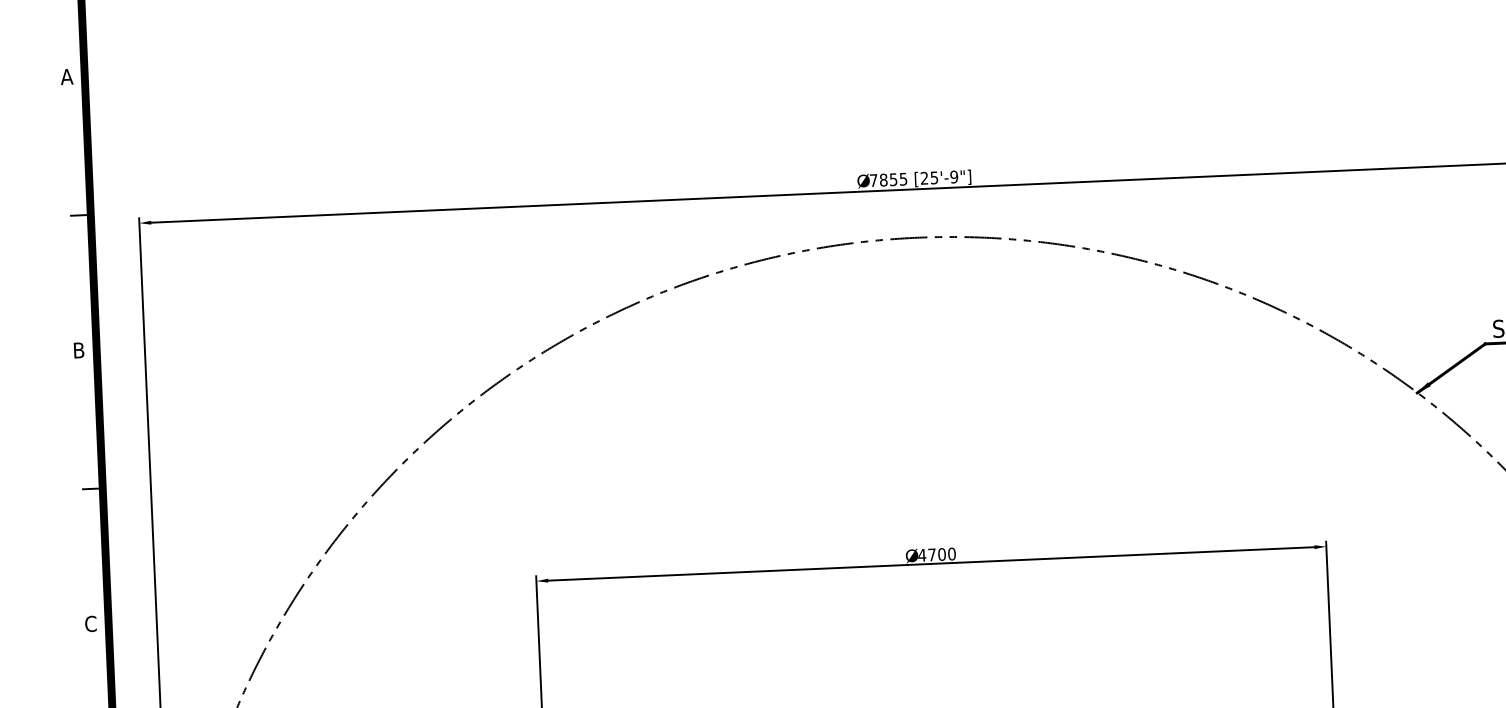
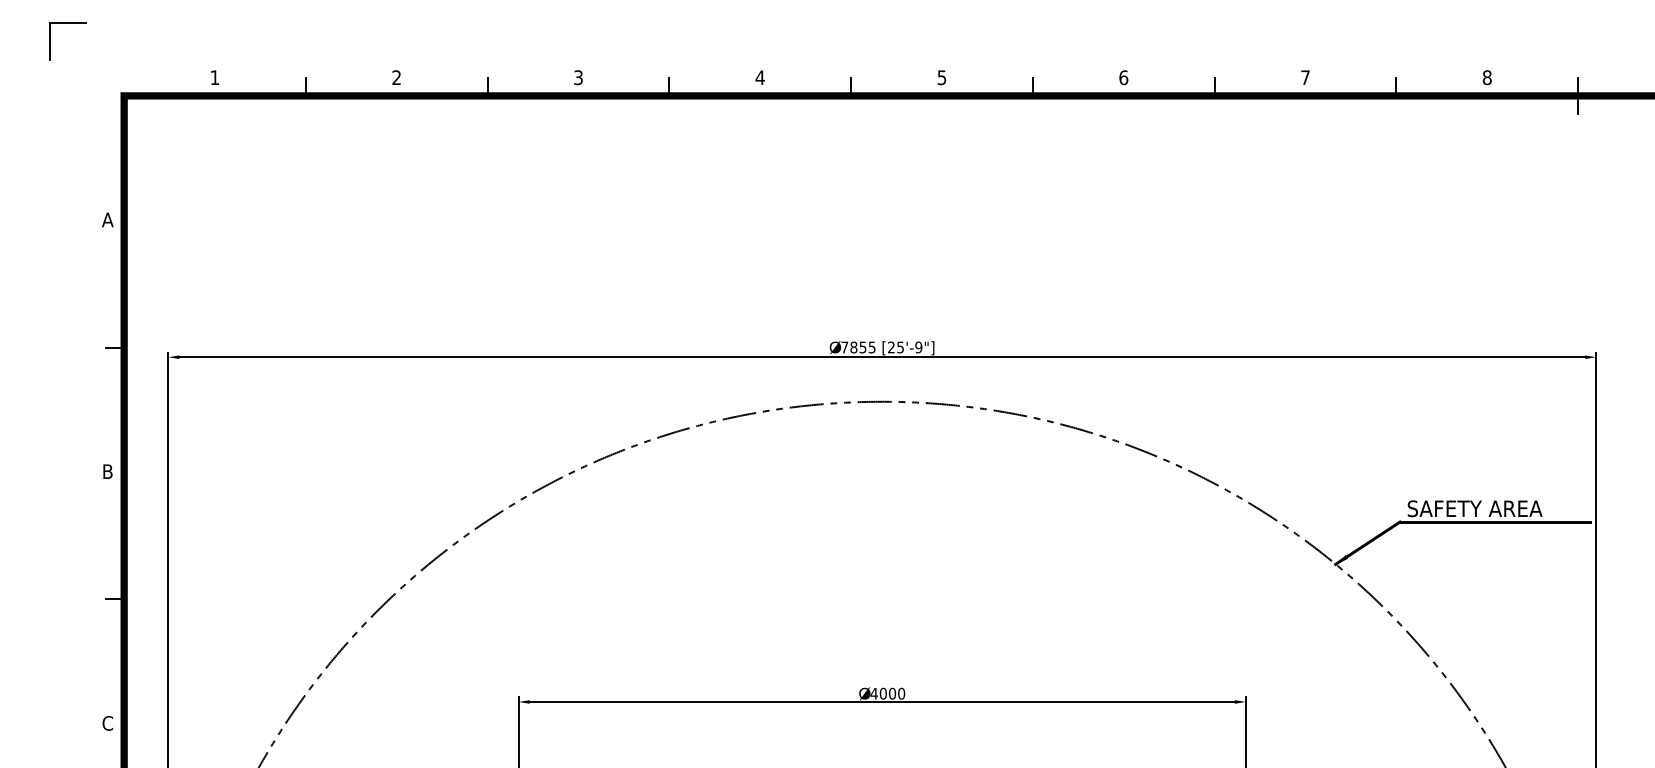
text: (931, 554) -> (882, 693), 4700 -> 4000

